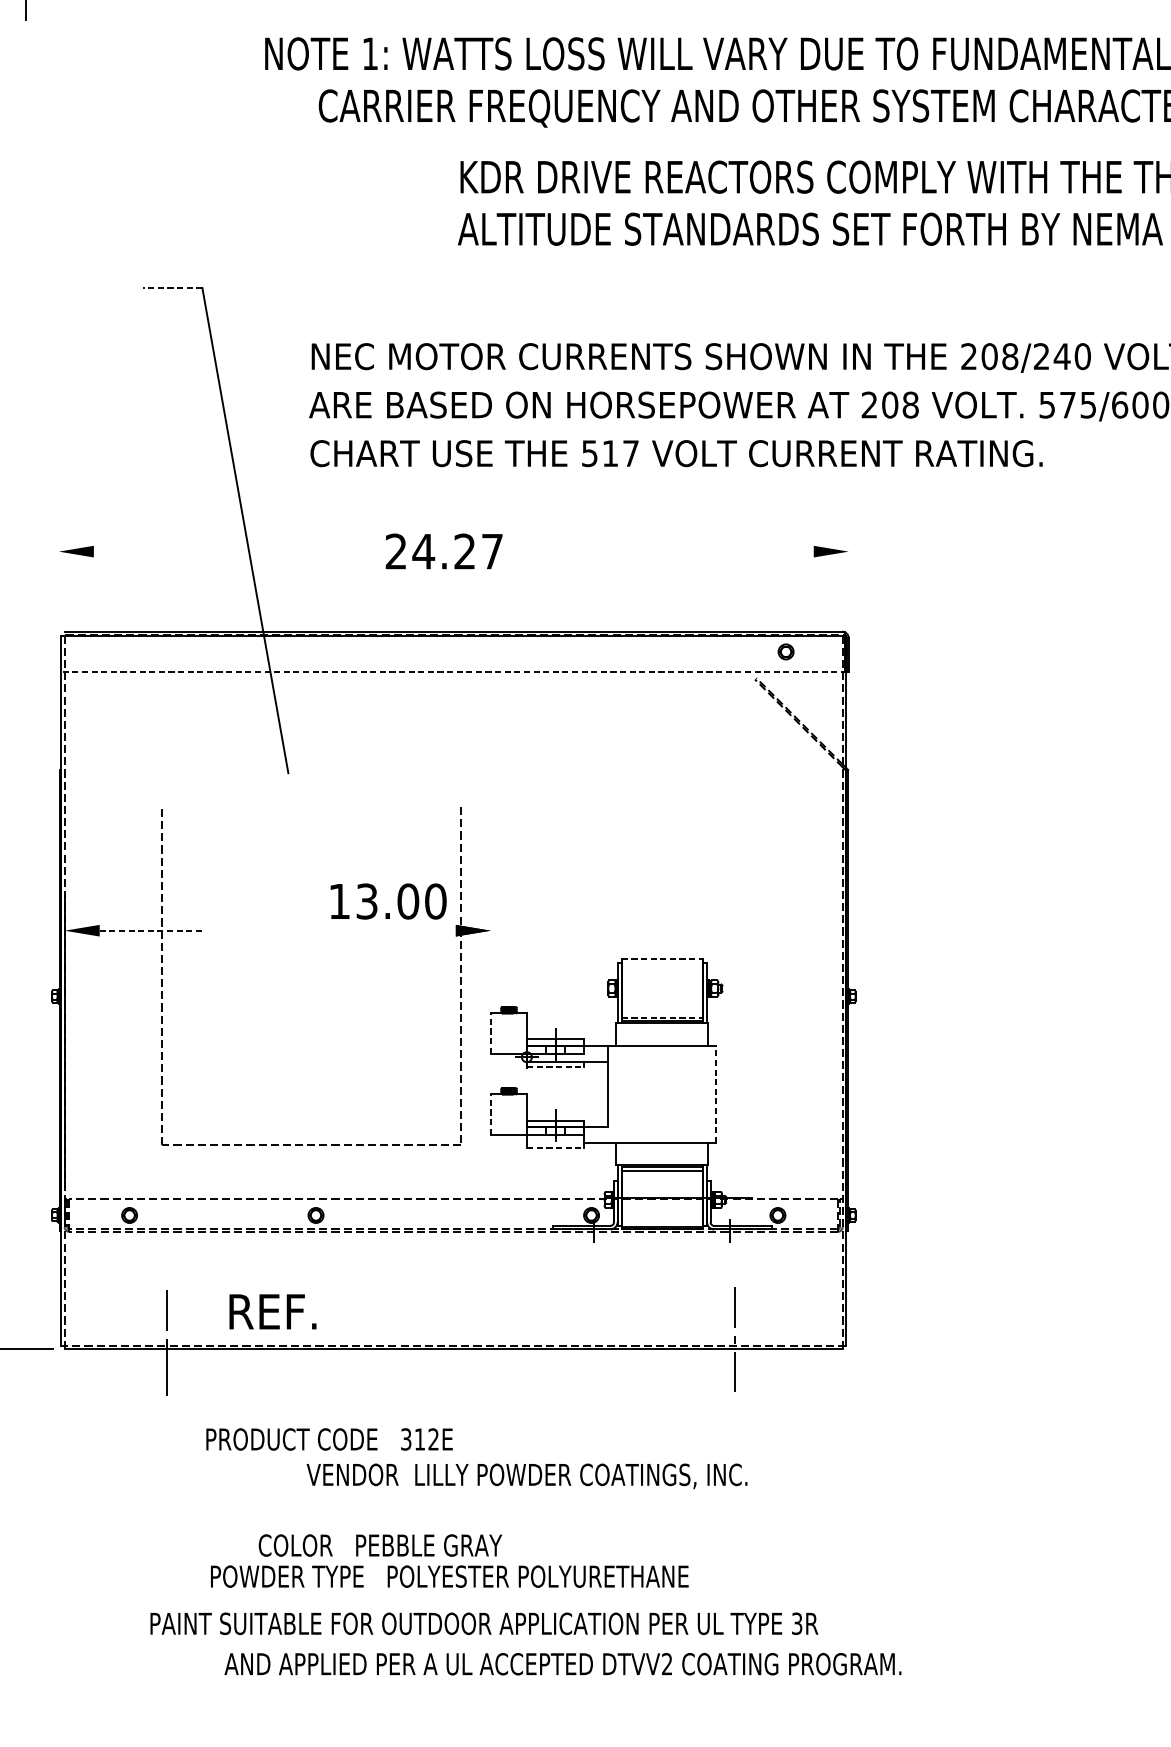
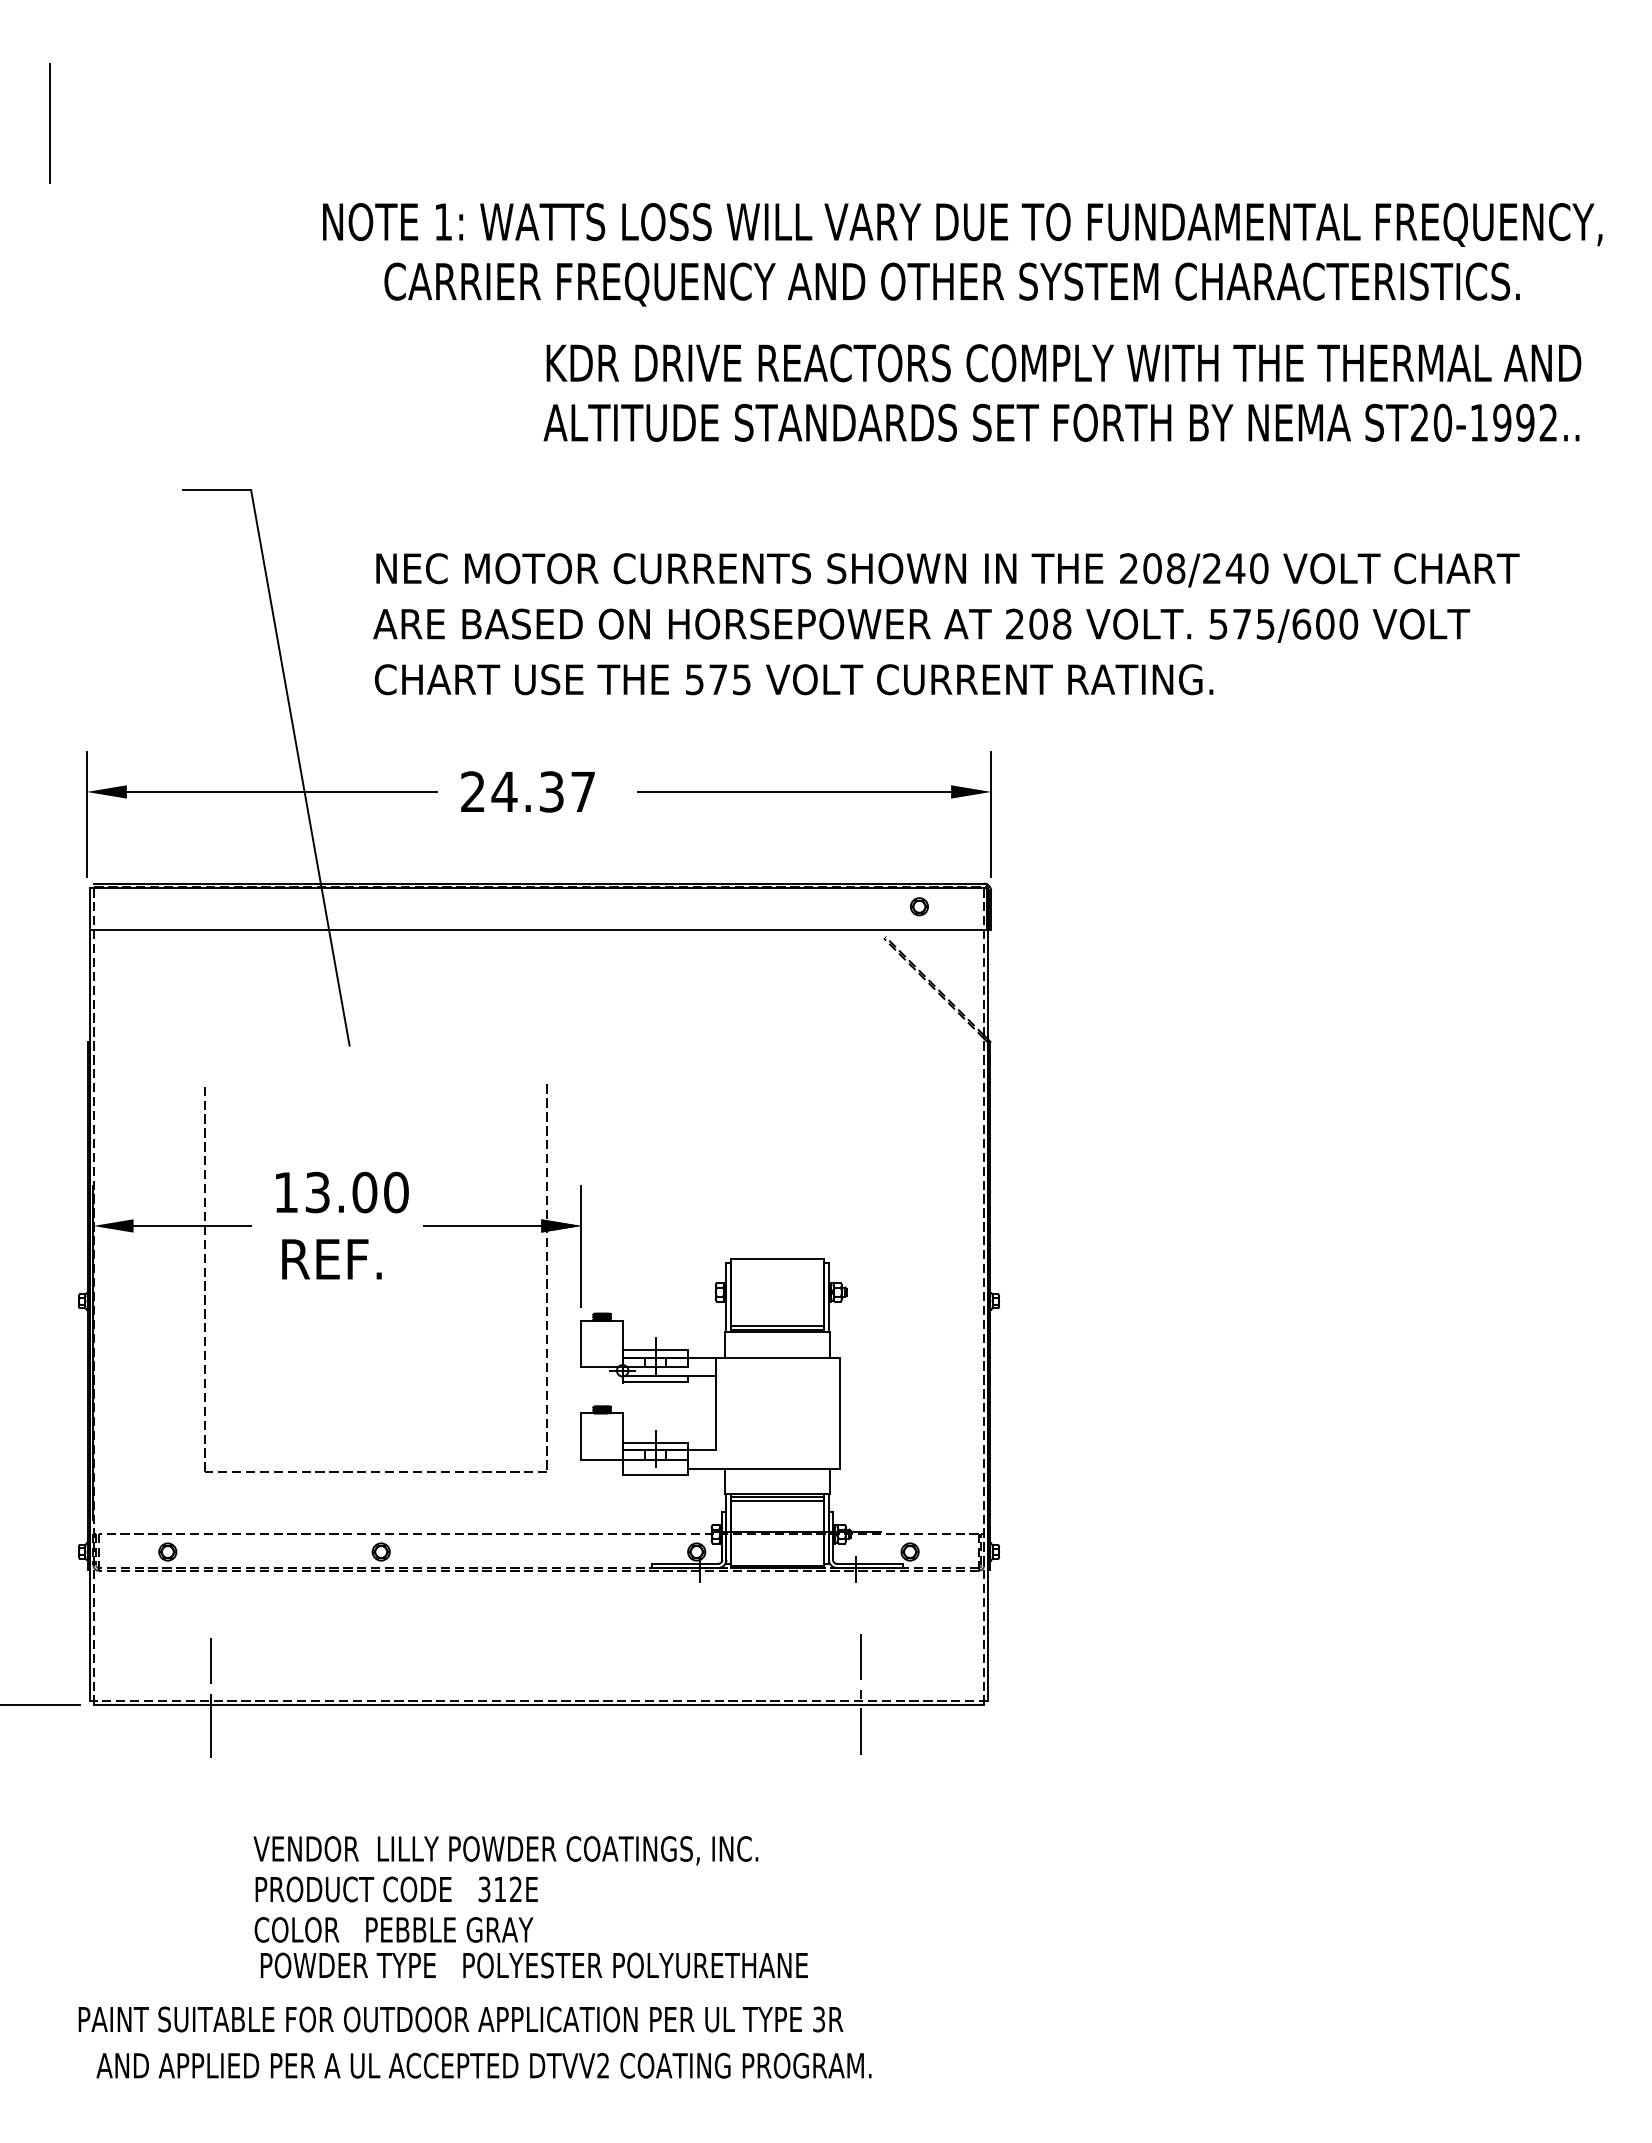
line: (172, 288) -> (216, 490), dashed -> solid
text: (620, 453) -> (729, 679), 517 -> 575
line: (228, 551) -> (281, 791), added
text: (464, 551) -> (551, 791), 24.27 -> 24.37
line: (676, 551) -> (794, 791), added
line: (58, 571) -> (86, 814), added
line: (849, 571) -> (991, 814), added
line: (454, 671) -> (539, 929), dashed -> solid
text: (388, 901) -> (342, 1192), moved
line: (151, 930) -> (192, 1225), dashed -> solid
line: (404, 930) -> (482, 1225), added
line: (490, 947) -> (581, 1245), added
line: (662, 959) -> (778, 1258), dashed -> solid
line: (662, 1017) -> (778, 1325), dashed -> solid
line: (490, 1033) -> (581, 1343), dashed -> solid
line: (556, 1067) -> (656, 1382), dashed -> solid
line: (716, 1094) -> (839, 1413), dashed -> solid
line: (490, 1113) -> (581, 1435), dashed -> solid
line: (556, 1147) -> (656, 1474), dashed -> solid
text: (272, 1311) -> (331, 1259), moved
text: (329, 1439) -> (396, 1889), moved
text: (526, 1476) -> (505, 1850), moved
text: (380, 1545) -> (393, 1929), moved
text: (483, 1623) -> (460, 2019), moved
text: (562, 1663) -> (483, 2065), moved

